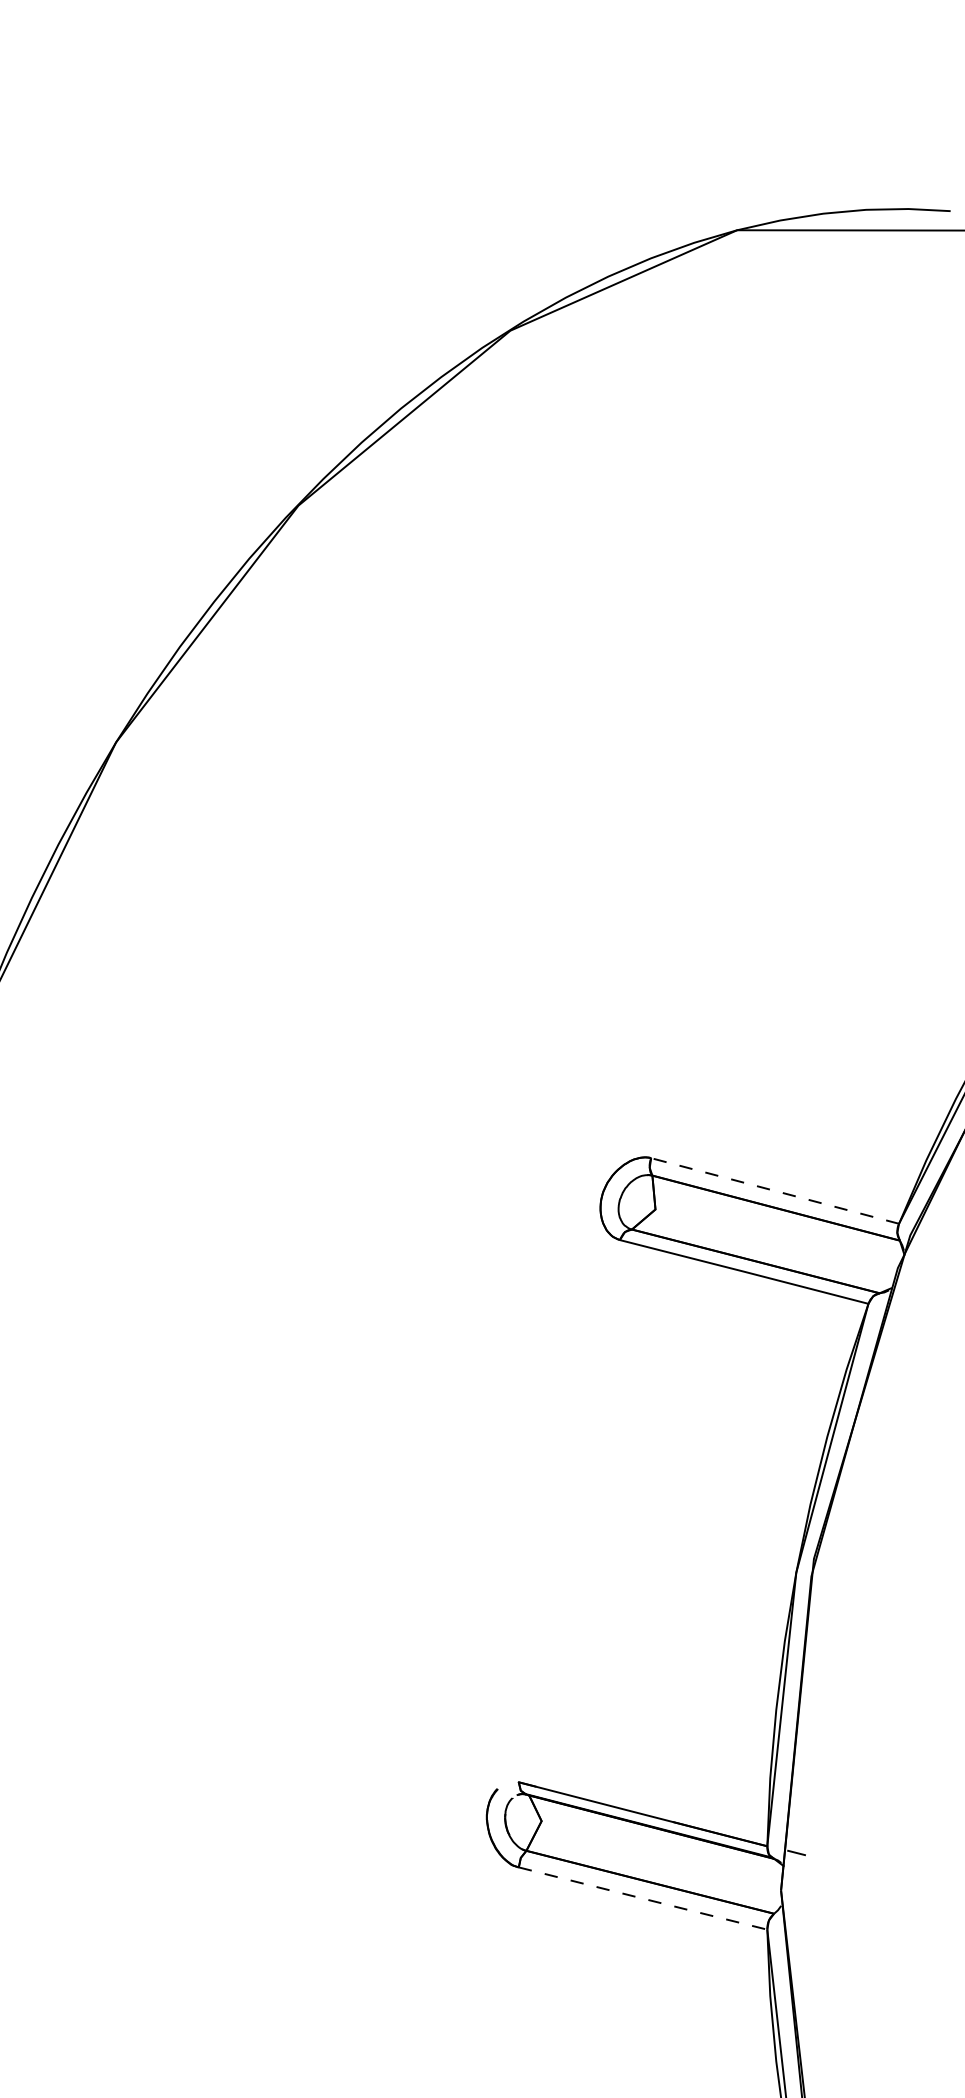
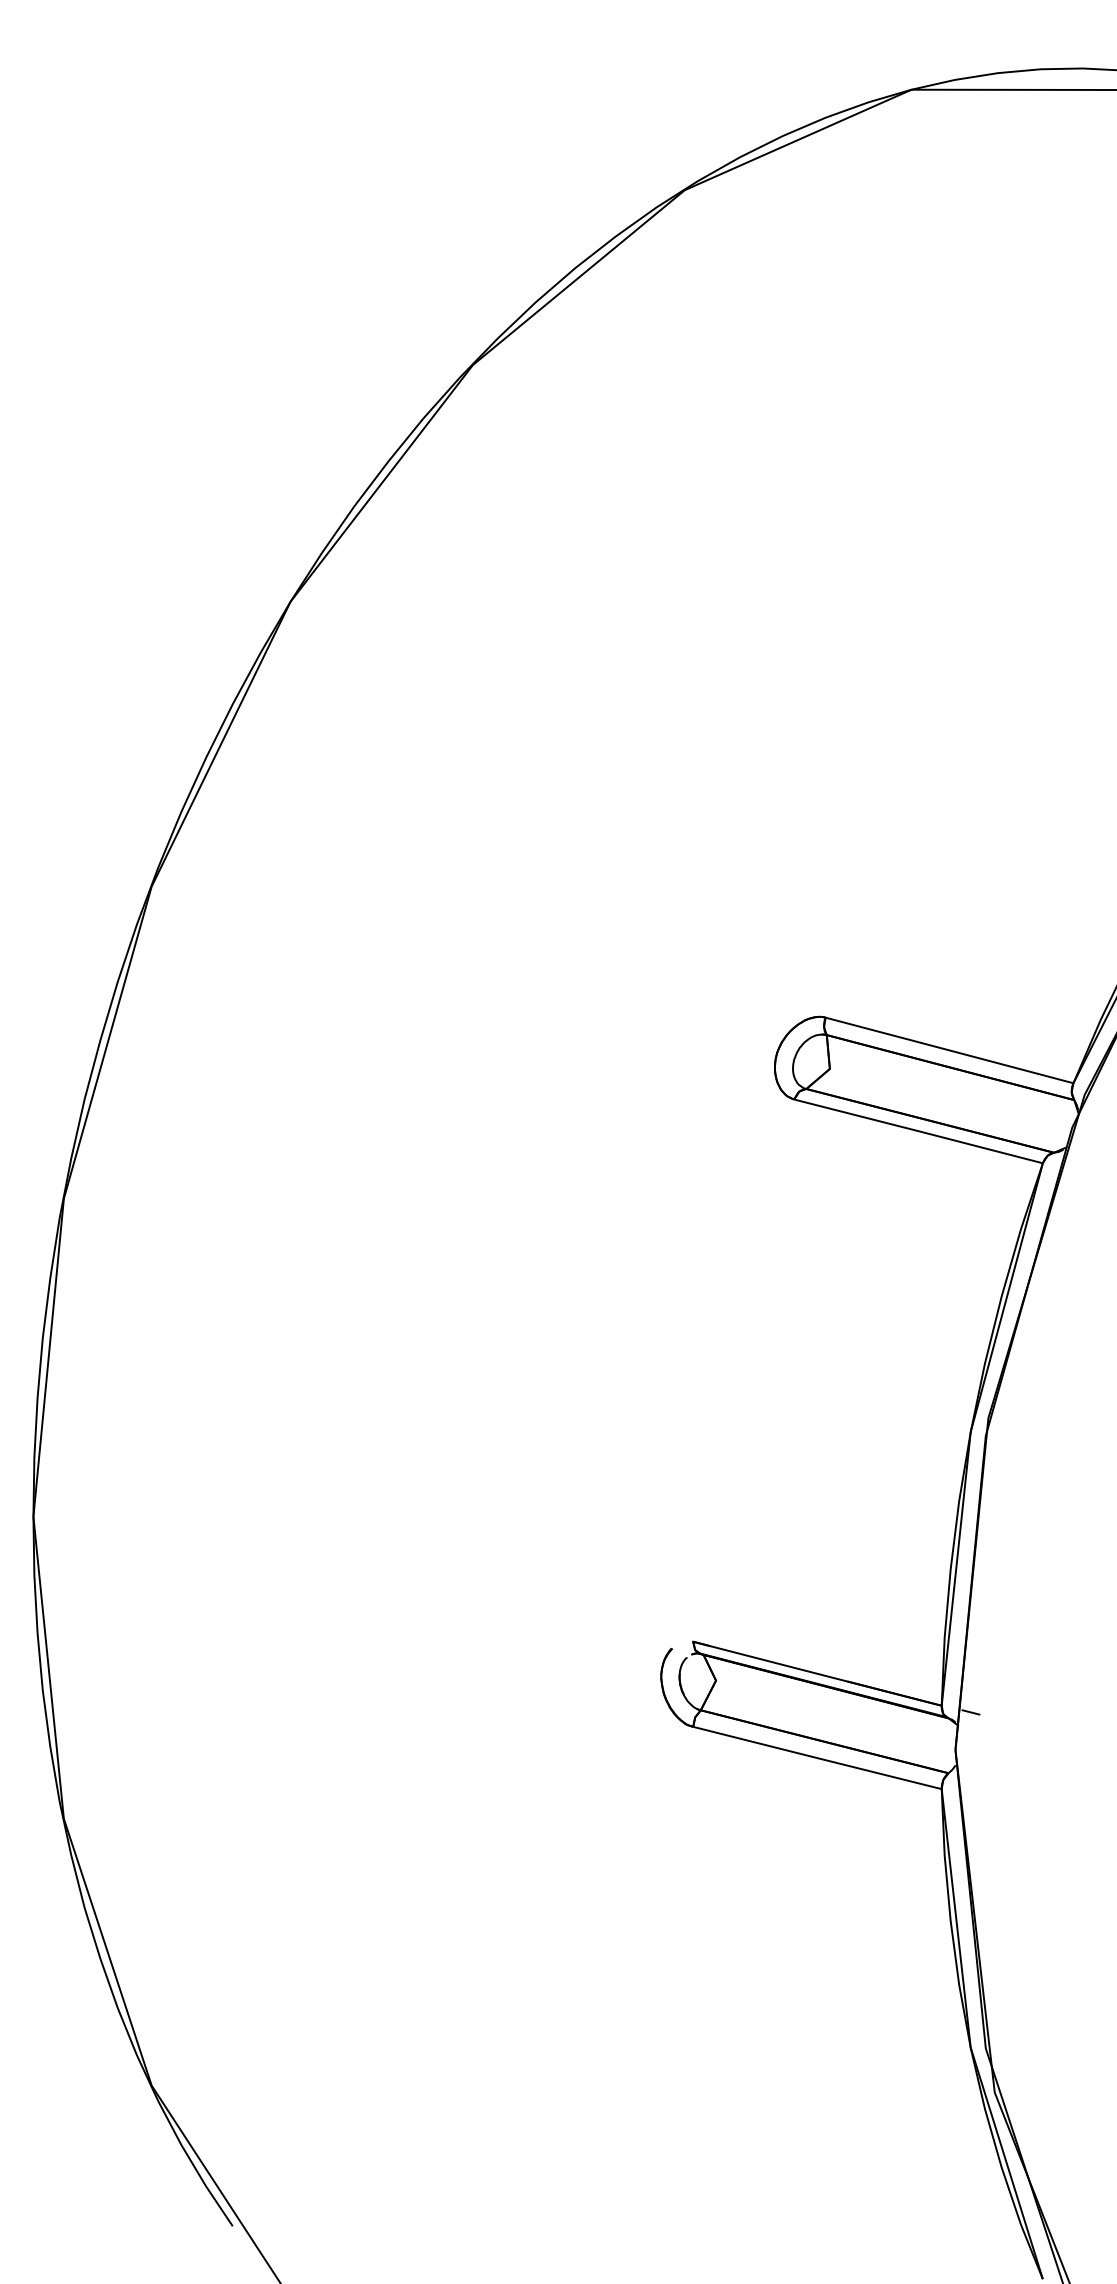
line: (775, 1191) -> (949, 1050), dashed -> solid
line: (643, 1899) -> (817, 1758), dashed -> solid

